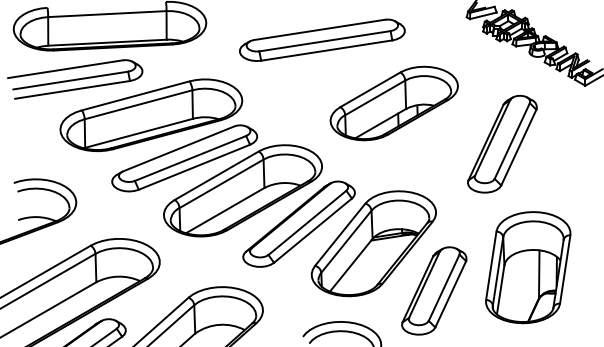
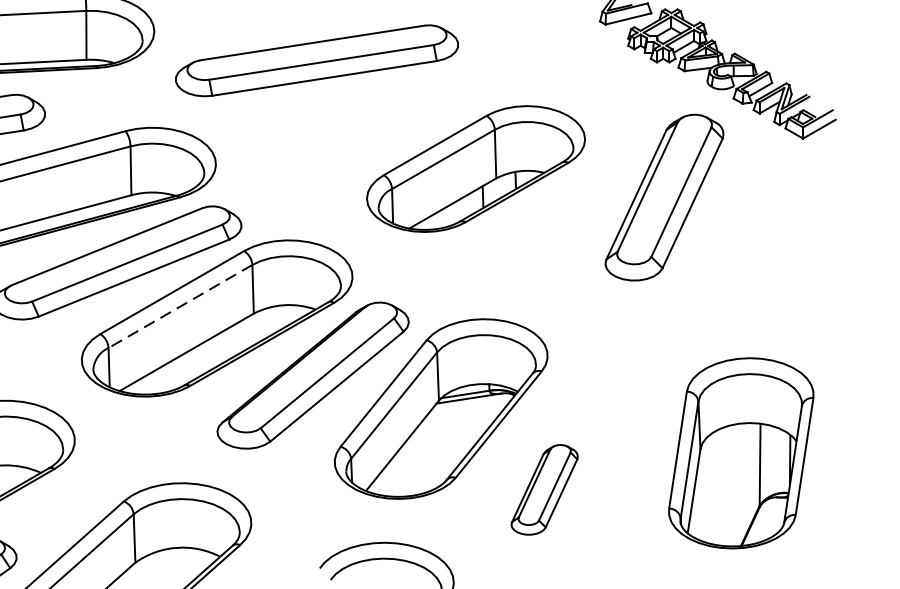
part: (322, 39) -> (317, 59), moved
part: (502, 143) -> (664, 196), moved
line: (221, 183) -> (180, 305), solid -> dashed
part: (528, 267) -> (741, 453), moved
part: (434, 290) -> (544, 489), size x0.6

